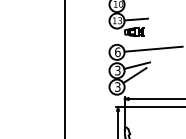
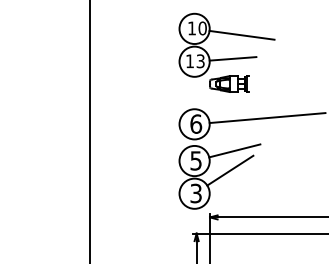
line: (140, 7) -> (241, 34), added
text: (117, 69) -> (195, 158), 3 -> 5

